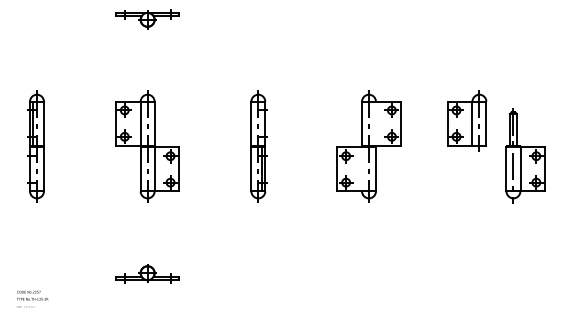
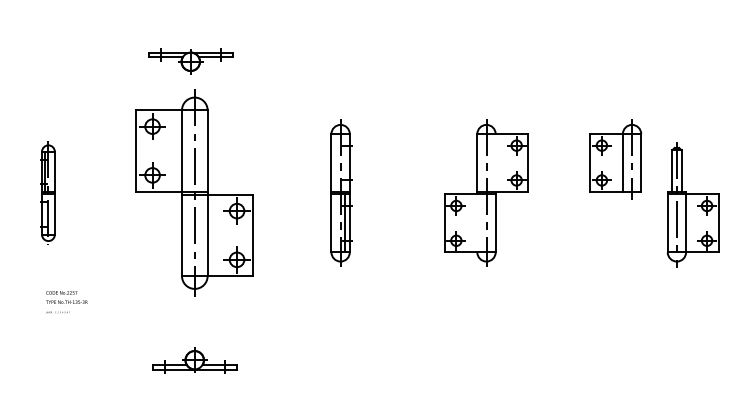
part: (147, 19) -> (190, 61), moved
part: (35, 146) -> (46, 193), size x0.7
part: (147, 146) -> (194, 193), size x1.4
text: (32, 298) -> (66, 301), moved

